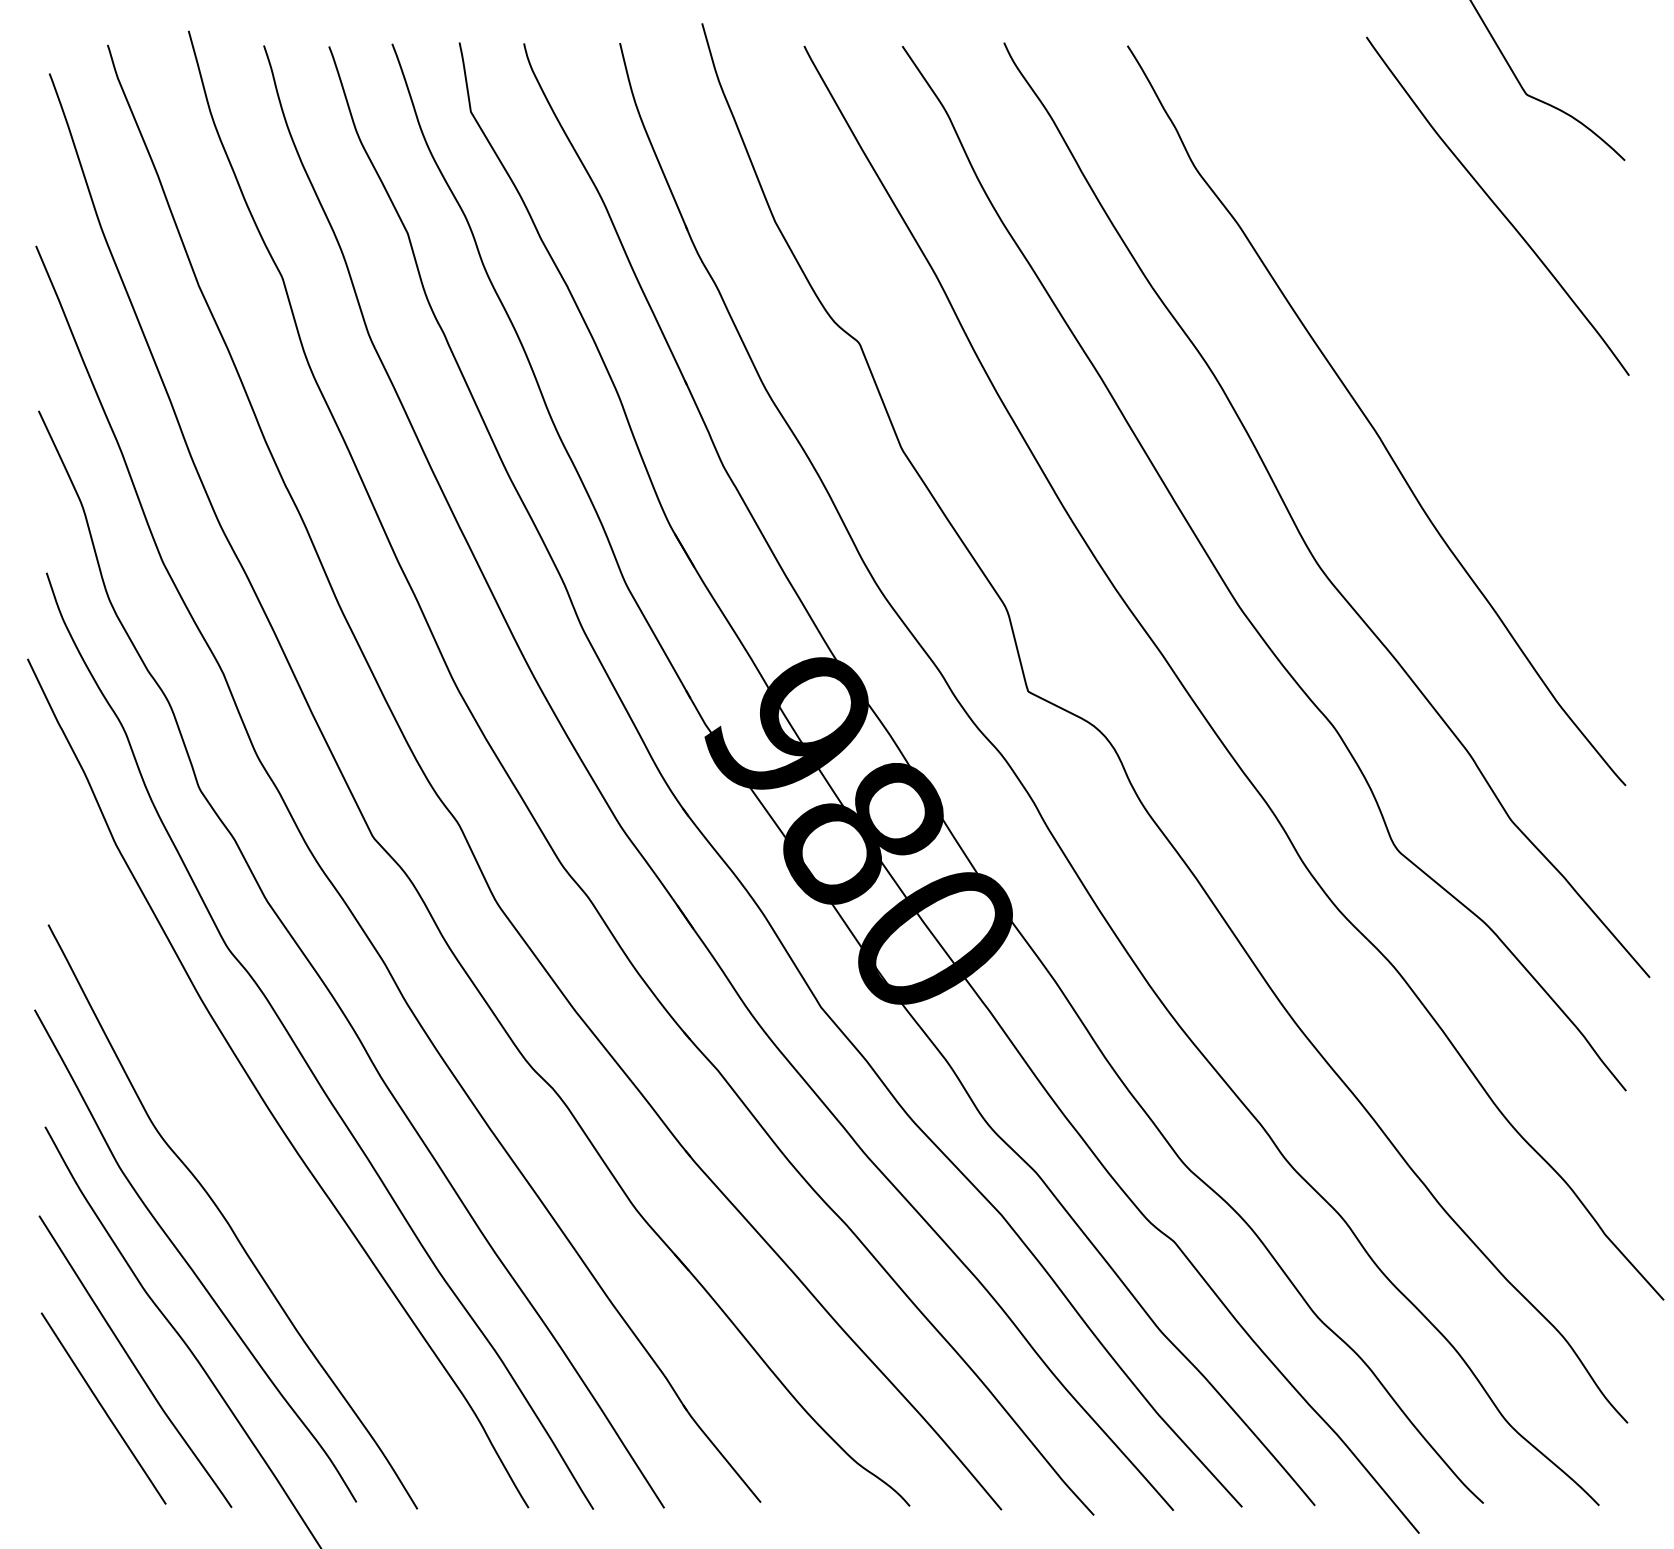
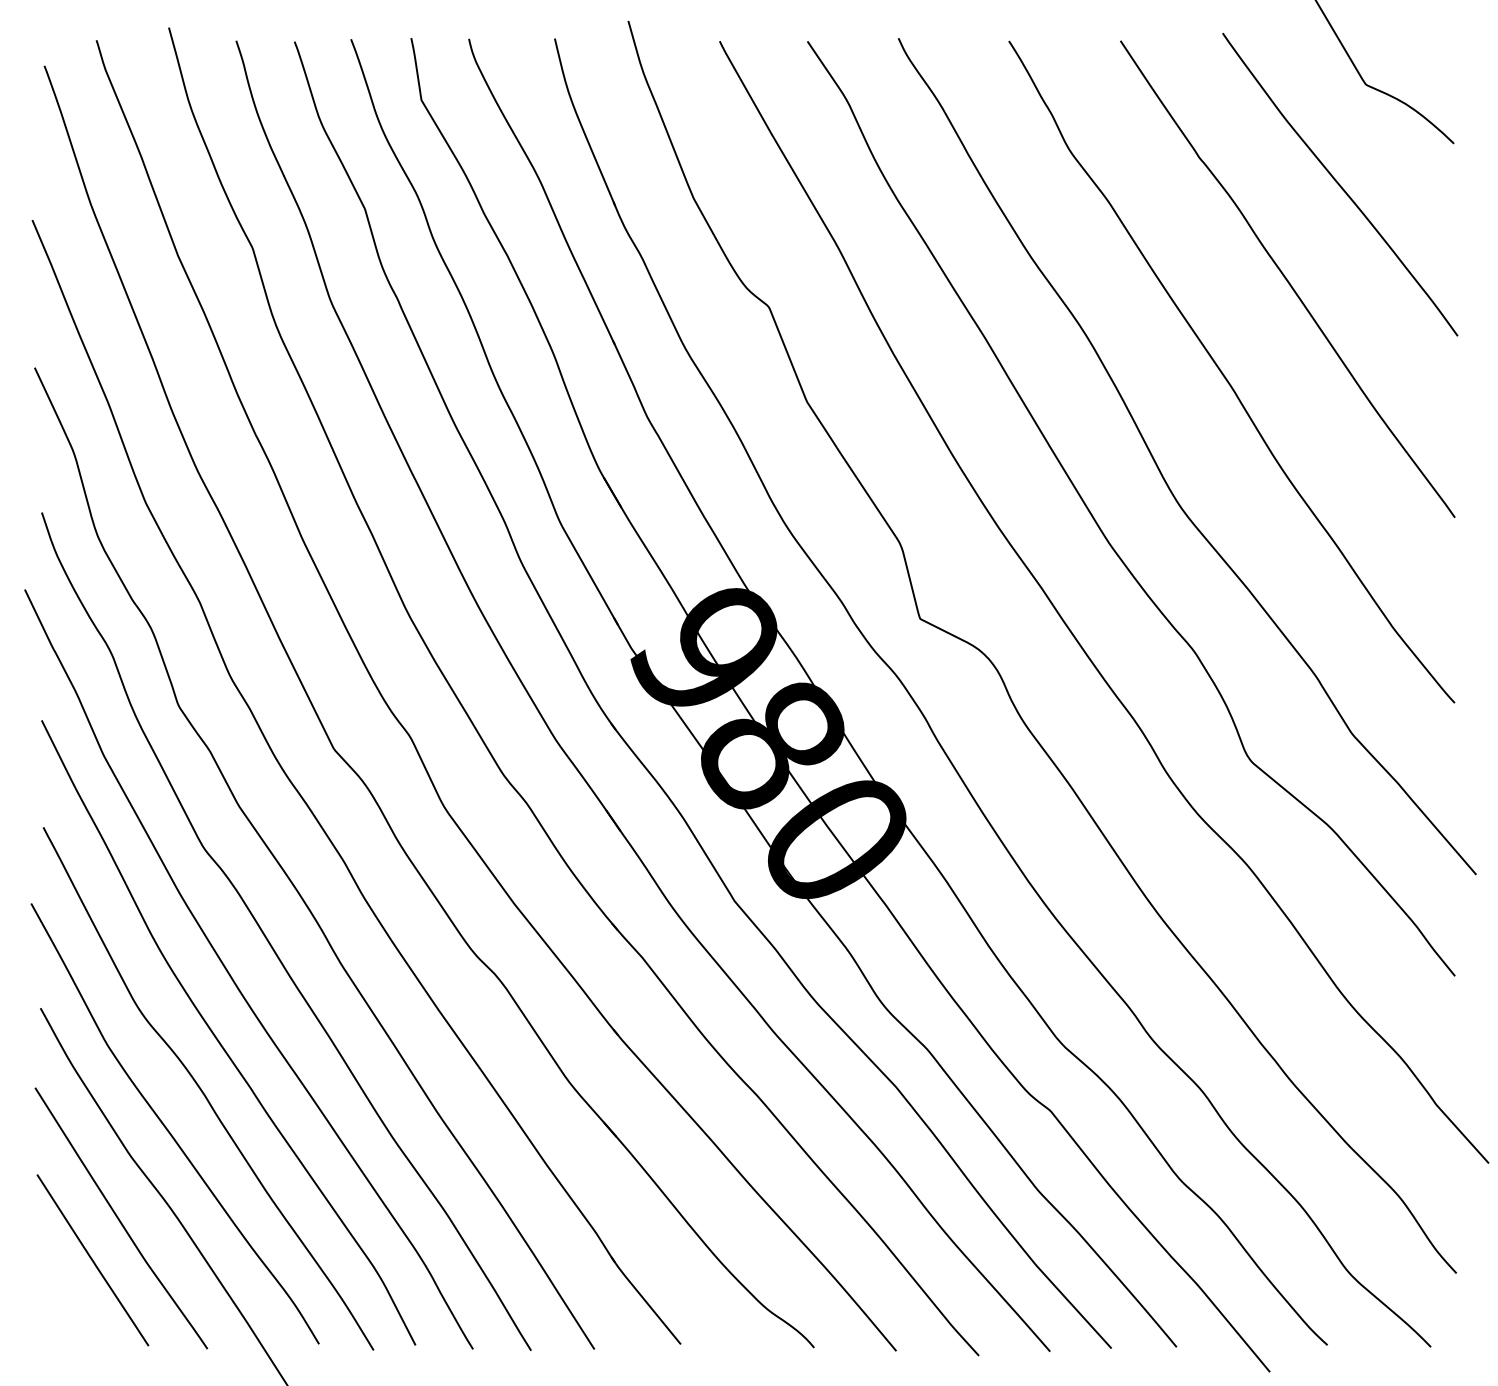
curve: (1438, 311) -> (1287, 278), added
curve: (244, 1162) -> (218, 1040), added

